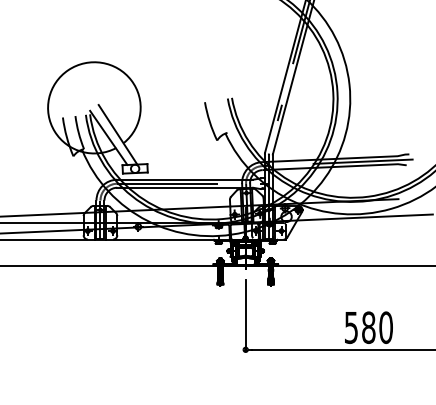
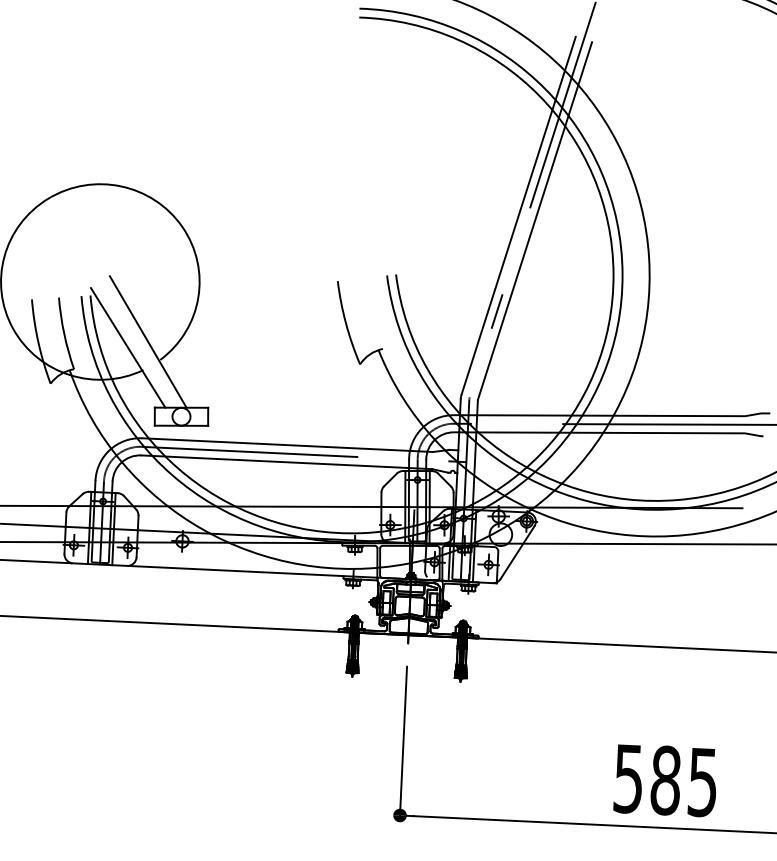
text: (385, 327) -> (701, 781), 580 -> 585

